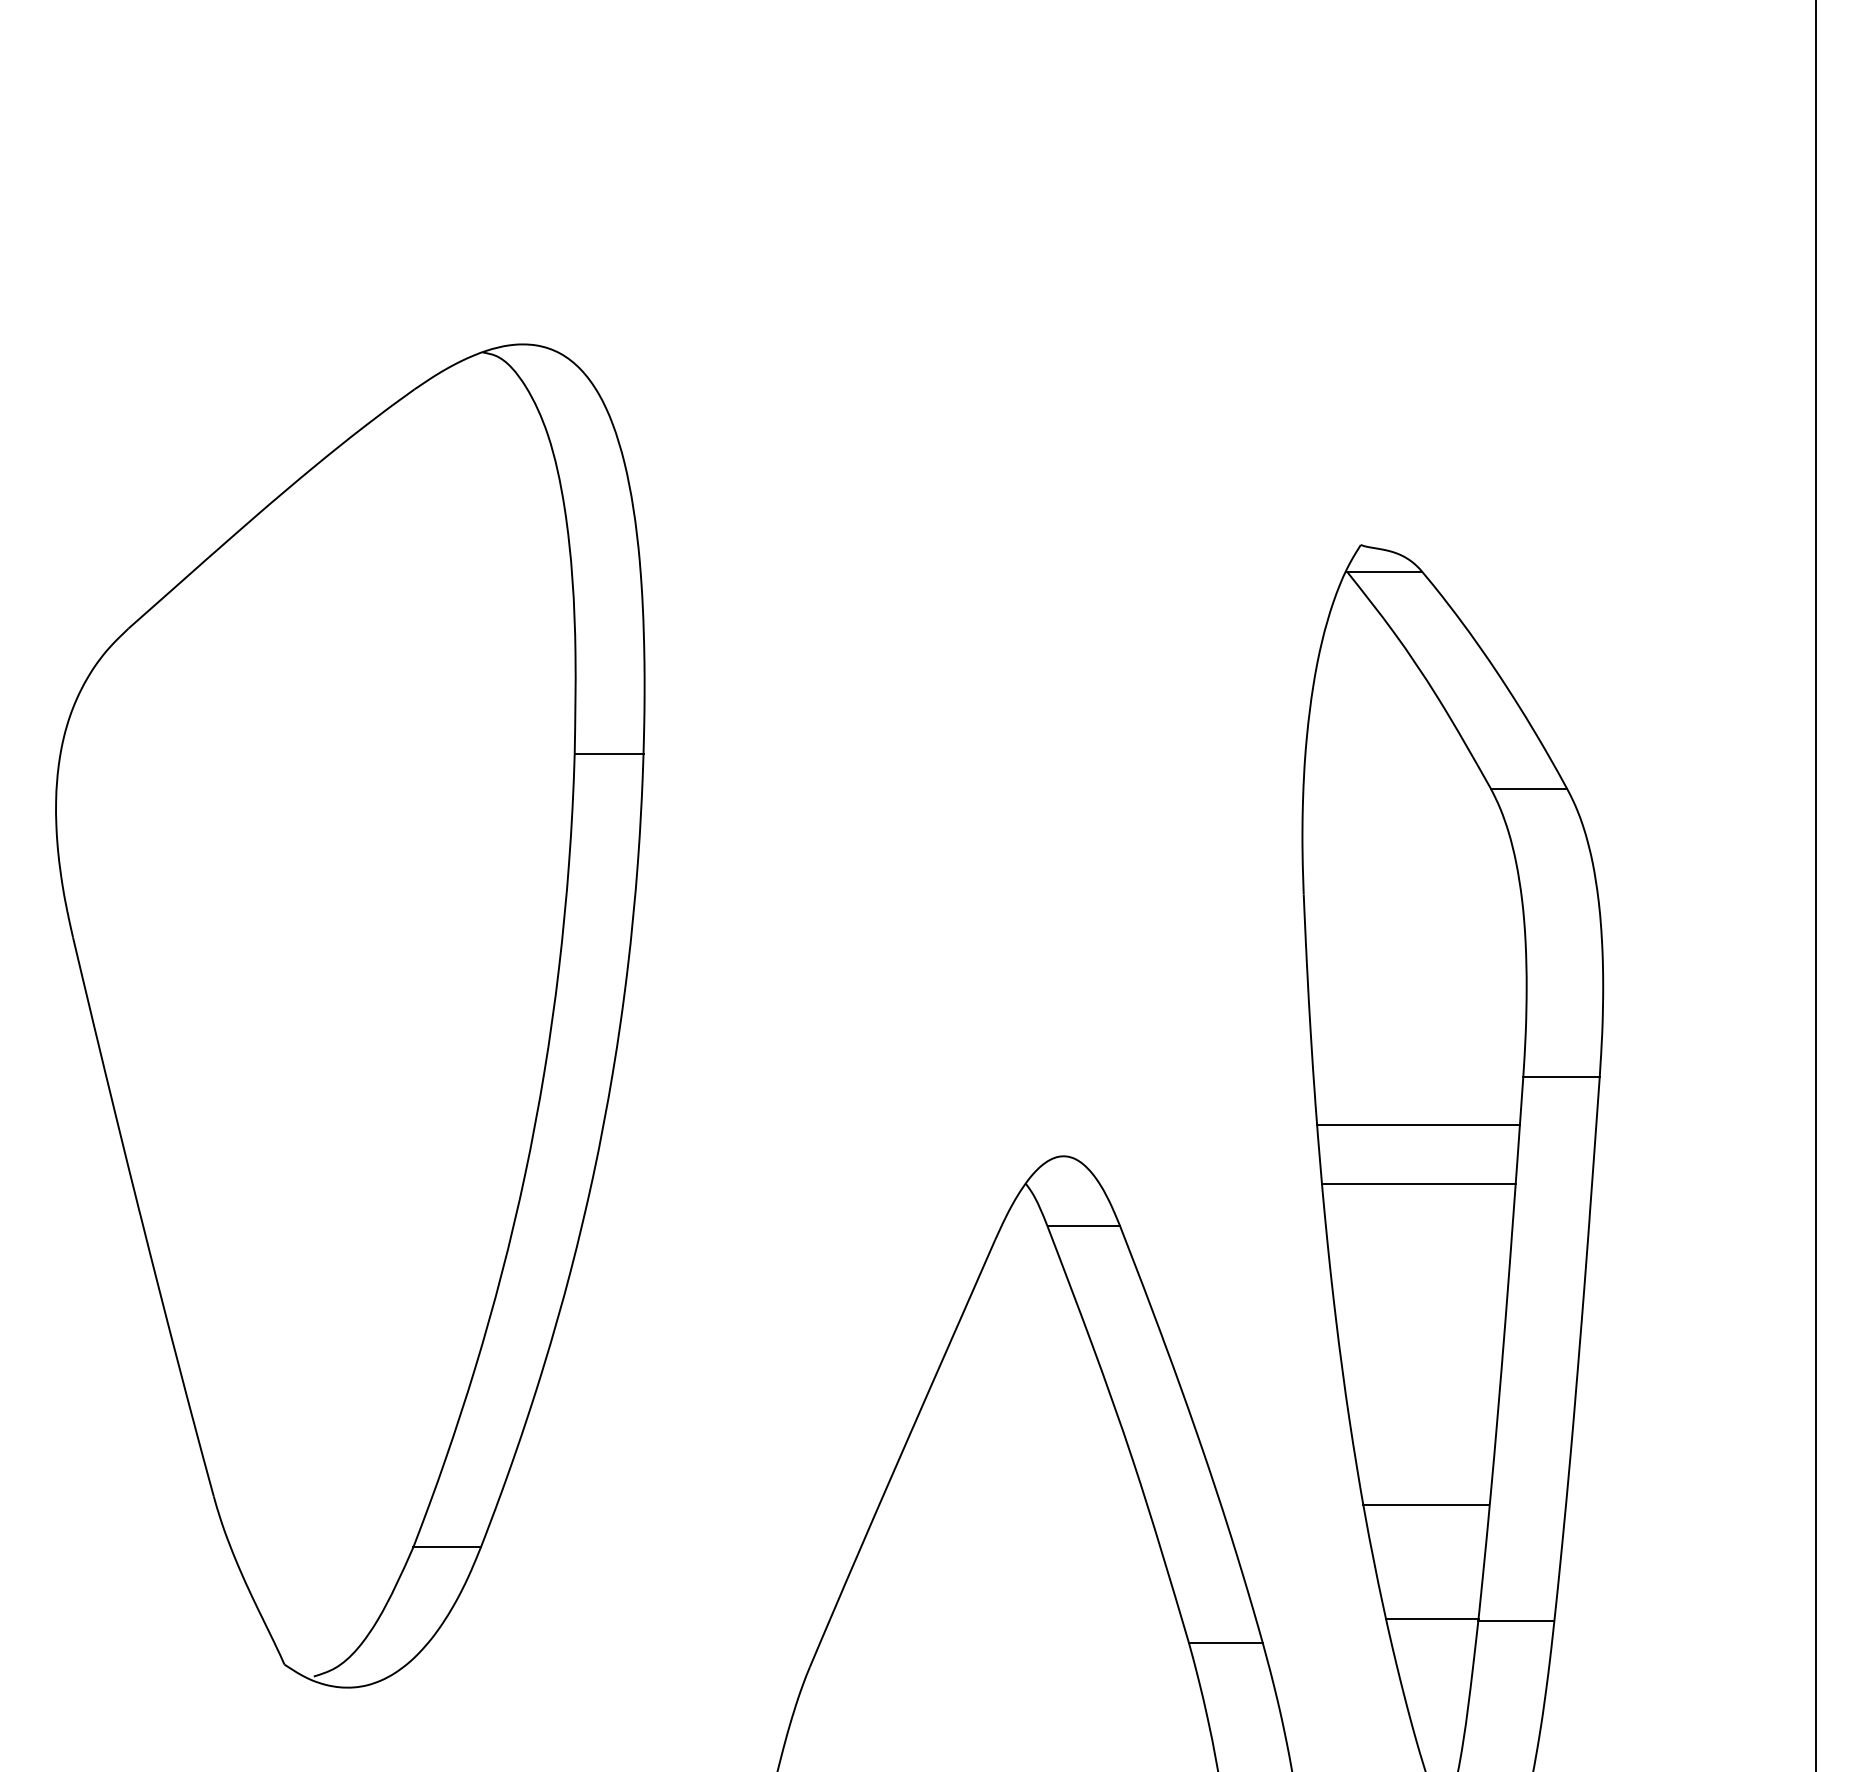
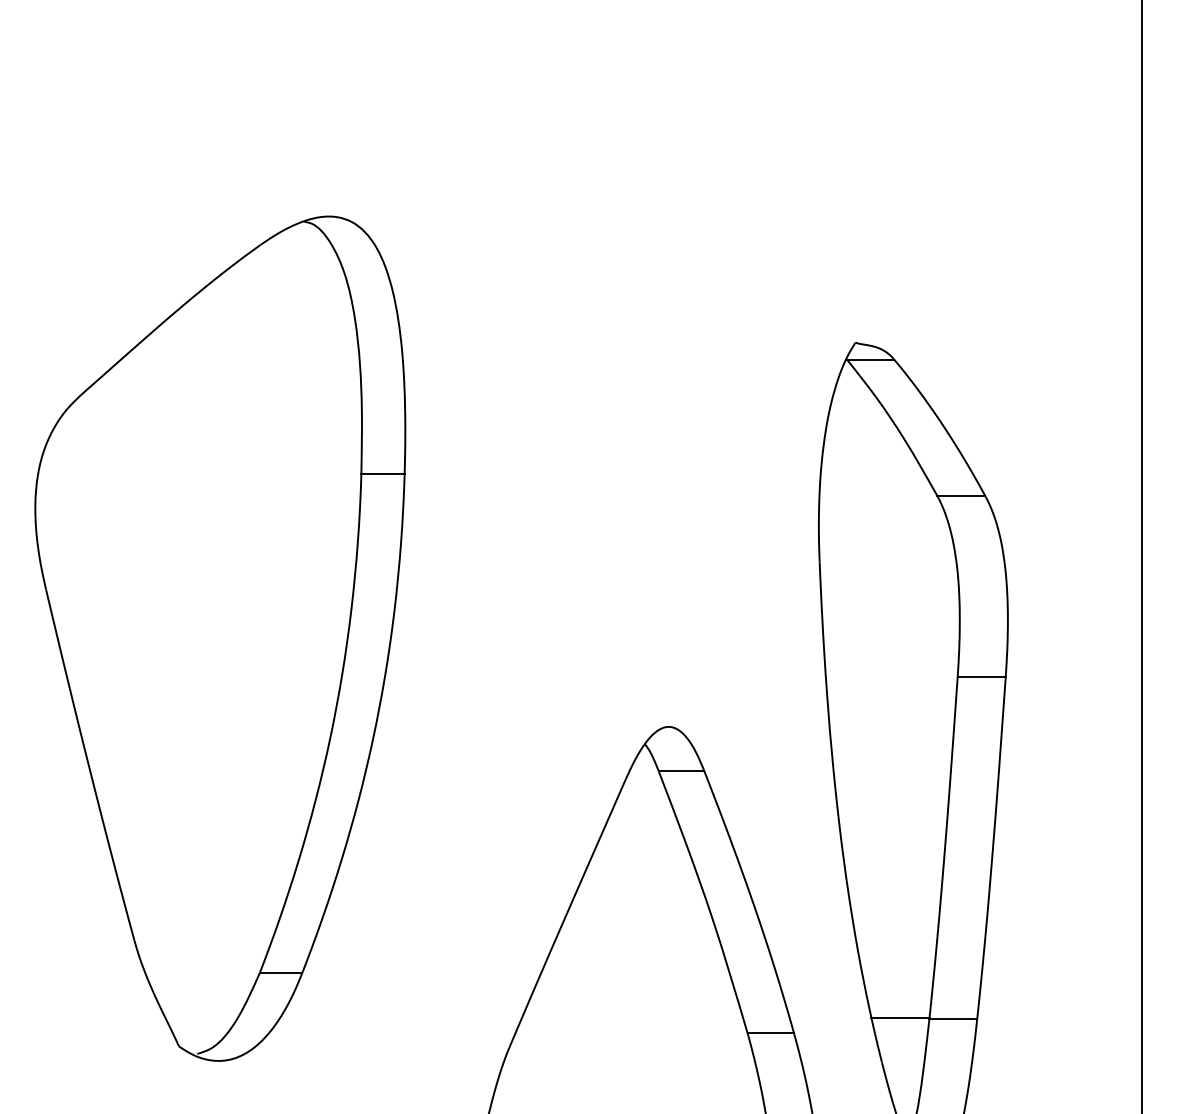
line: (1418, 1125) -> (891, 707), removed
line: (1418, 1184) -> (891, 744), removed
line: (1425, 1504) -> (896, 945), removed

